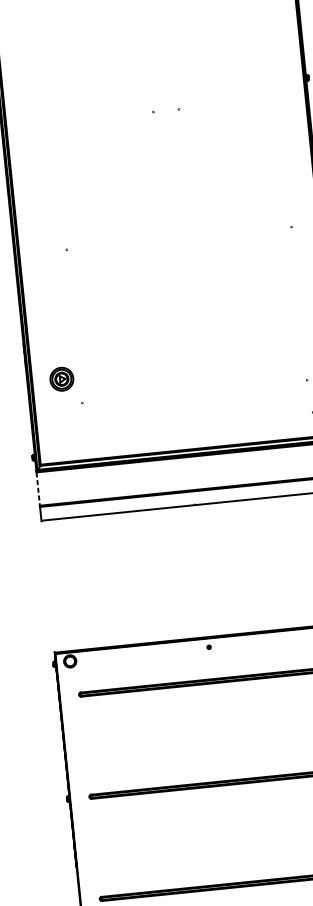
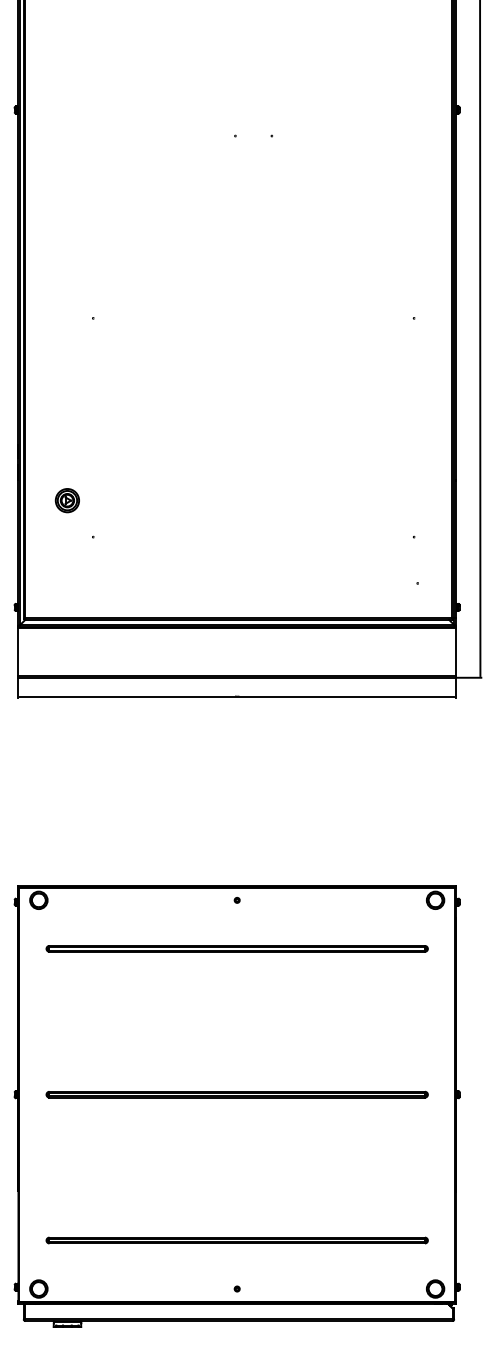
part: (61, 379) -> (66, 500), size x0.71
line: (38, 489) -> (18, 652), dashed -> solid

